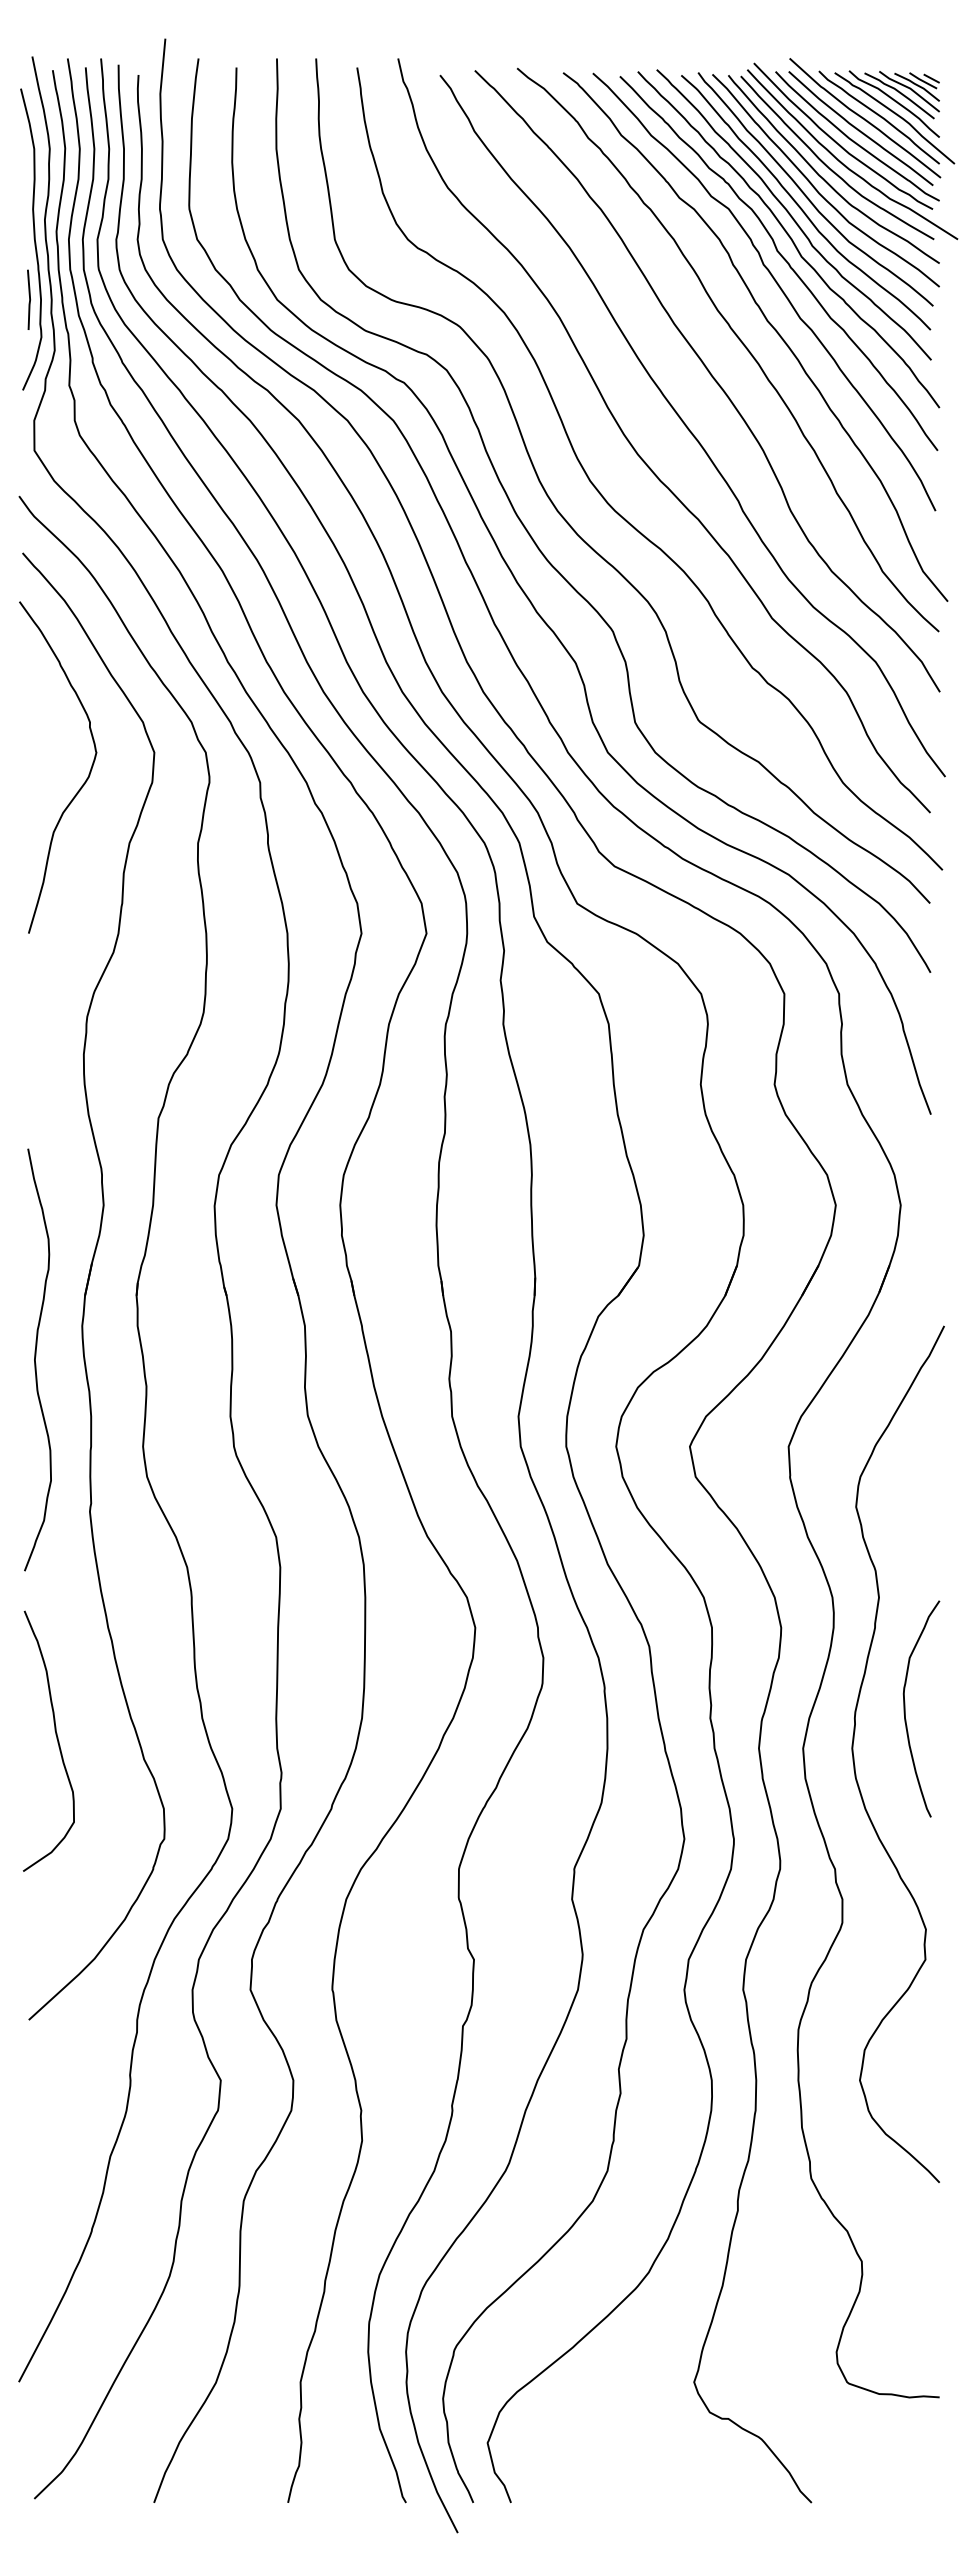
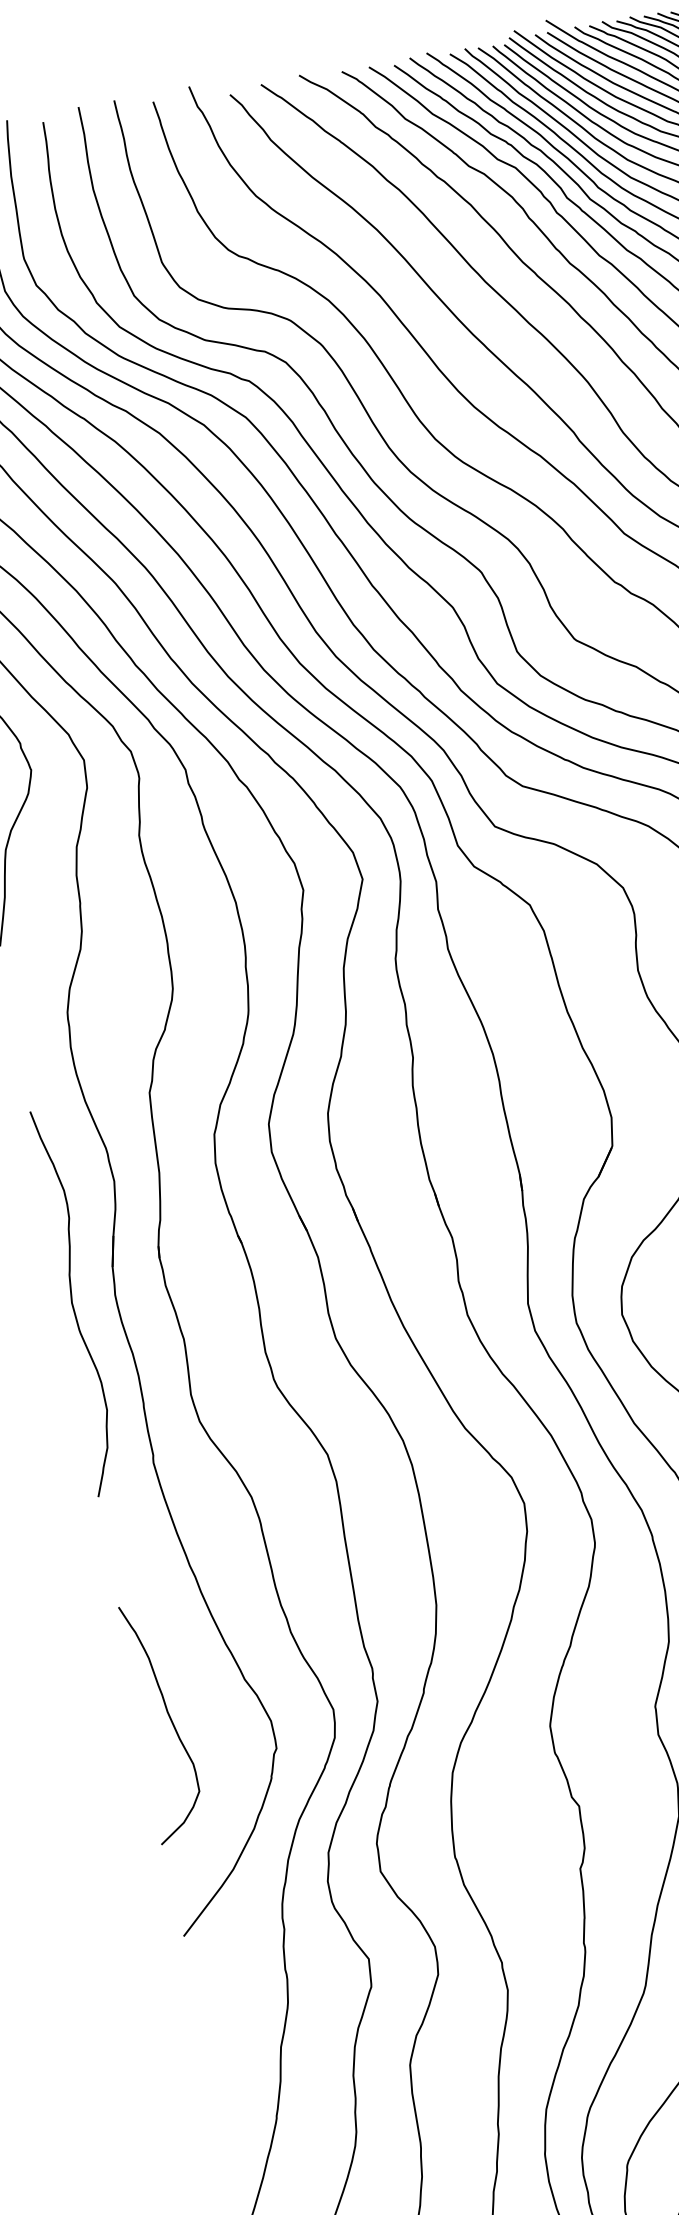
curve: (35, 1359) -> (72, 1302), moved
curve: (56, 1739) -> (169, 1718), moved

